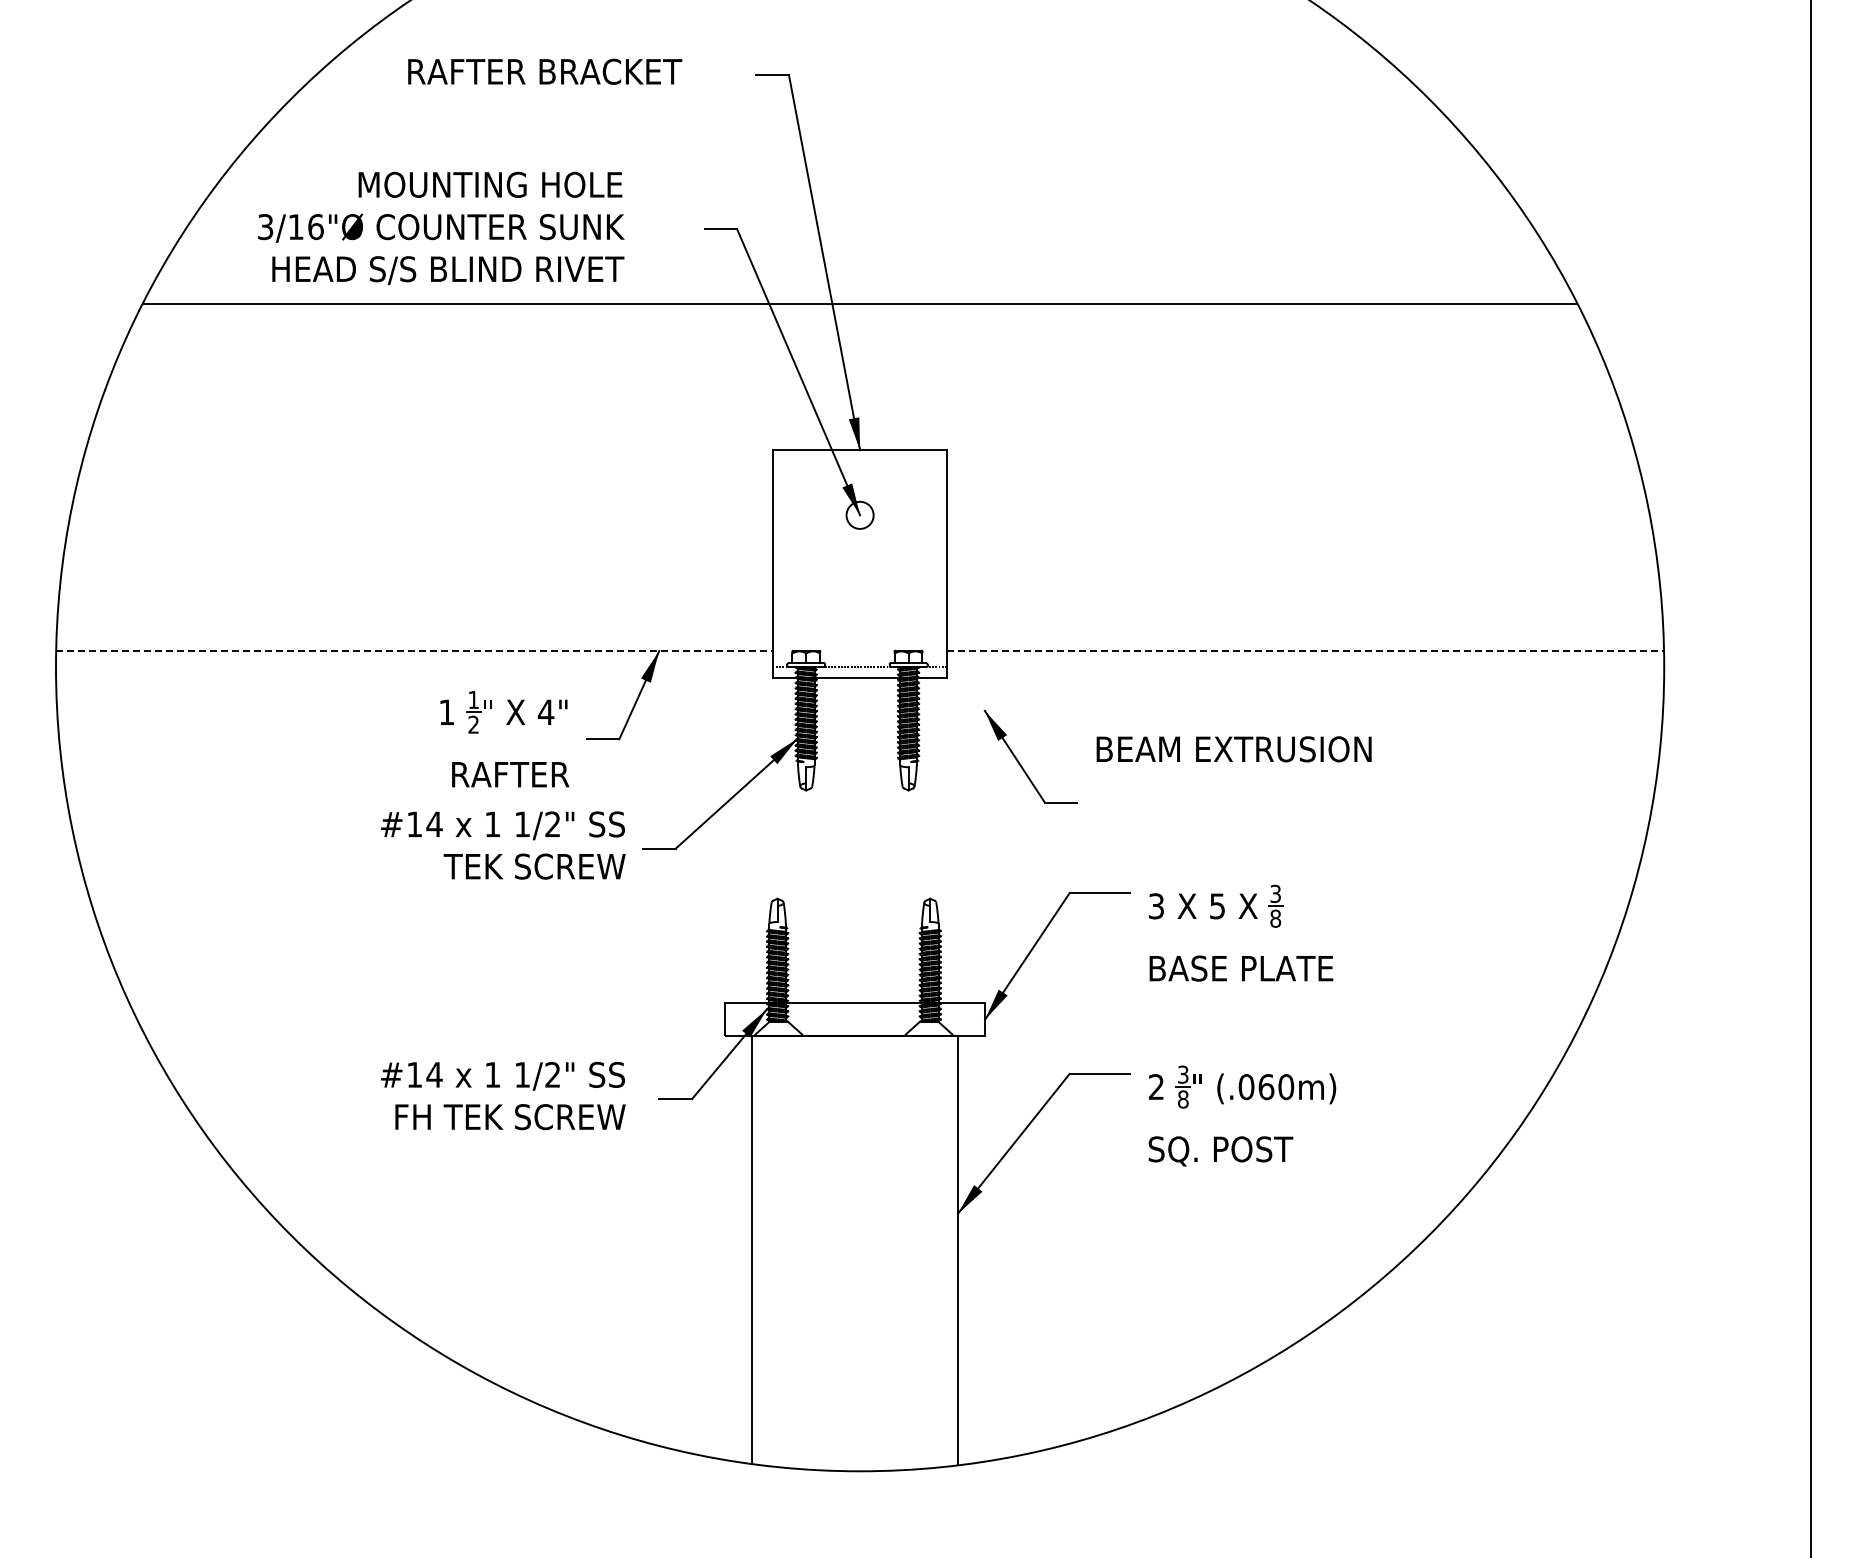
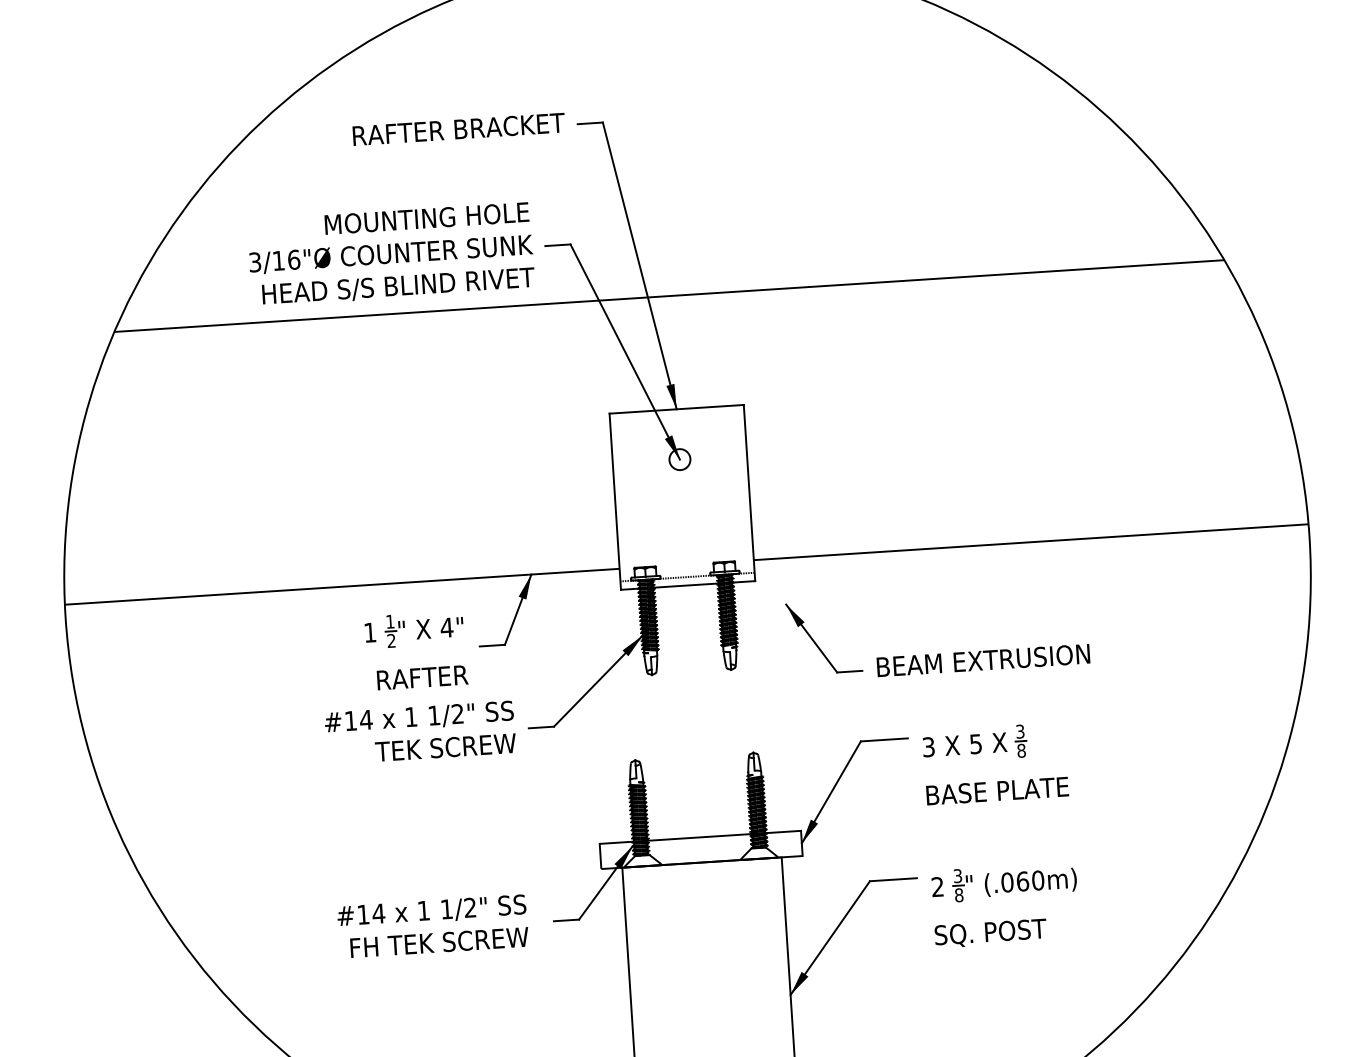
text: (545, 71) -> (459, 129), moved
text: (441, 227) -> (391, 253), moved
line: (414, 650) -> (342, 586), dashed -> solid
line: (1305, 650) -> (1031, 541), dashed -> solid
text: (1233, 749) -> (982, 660), moved

